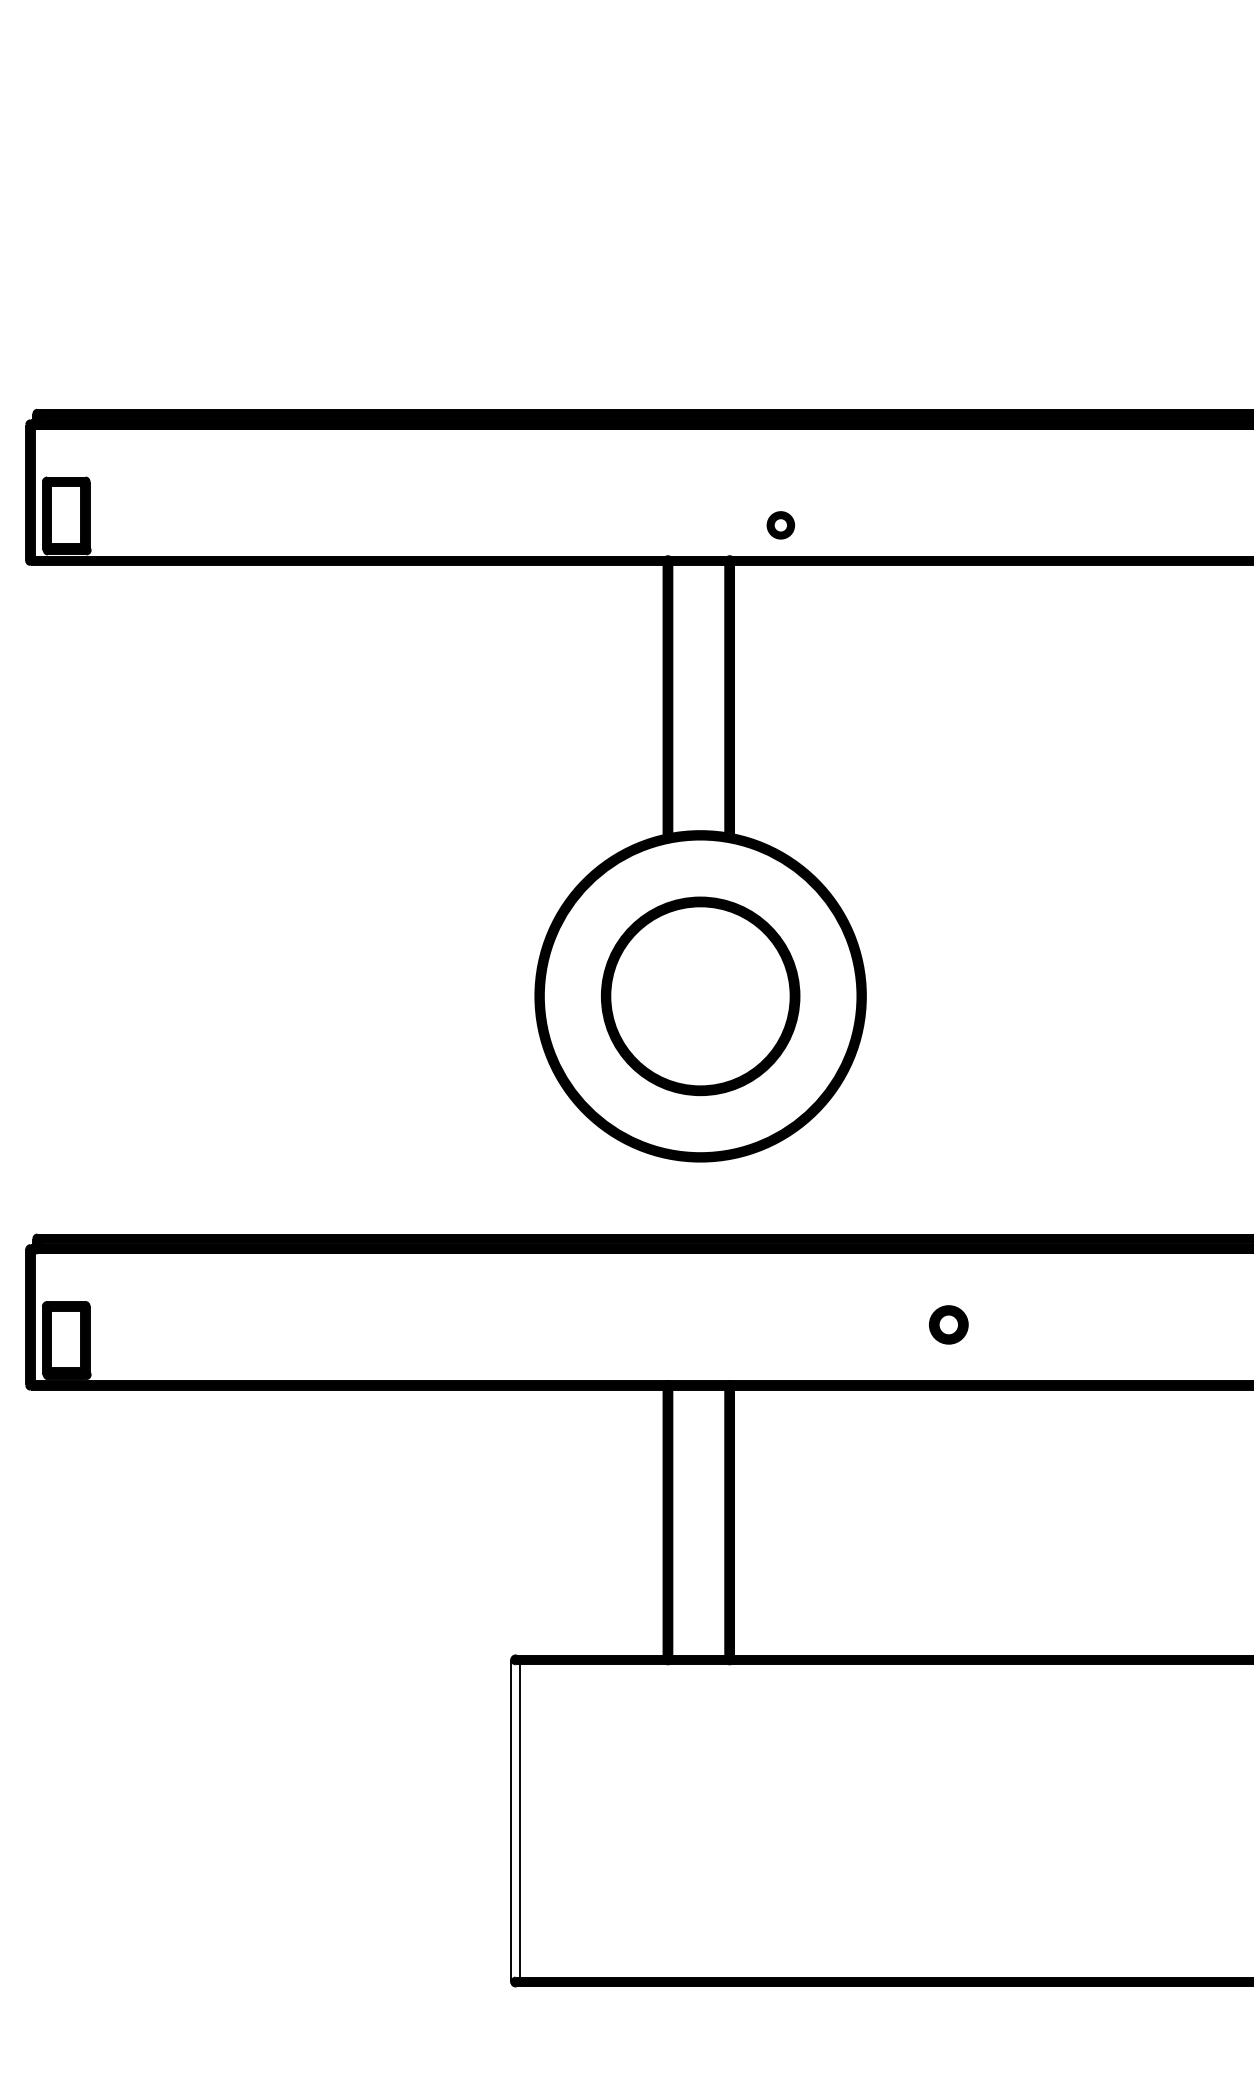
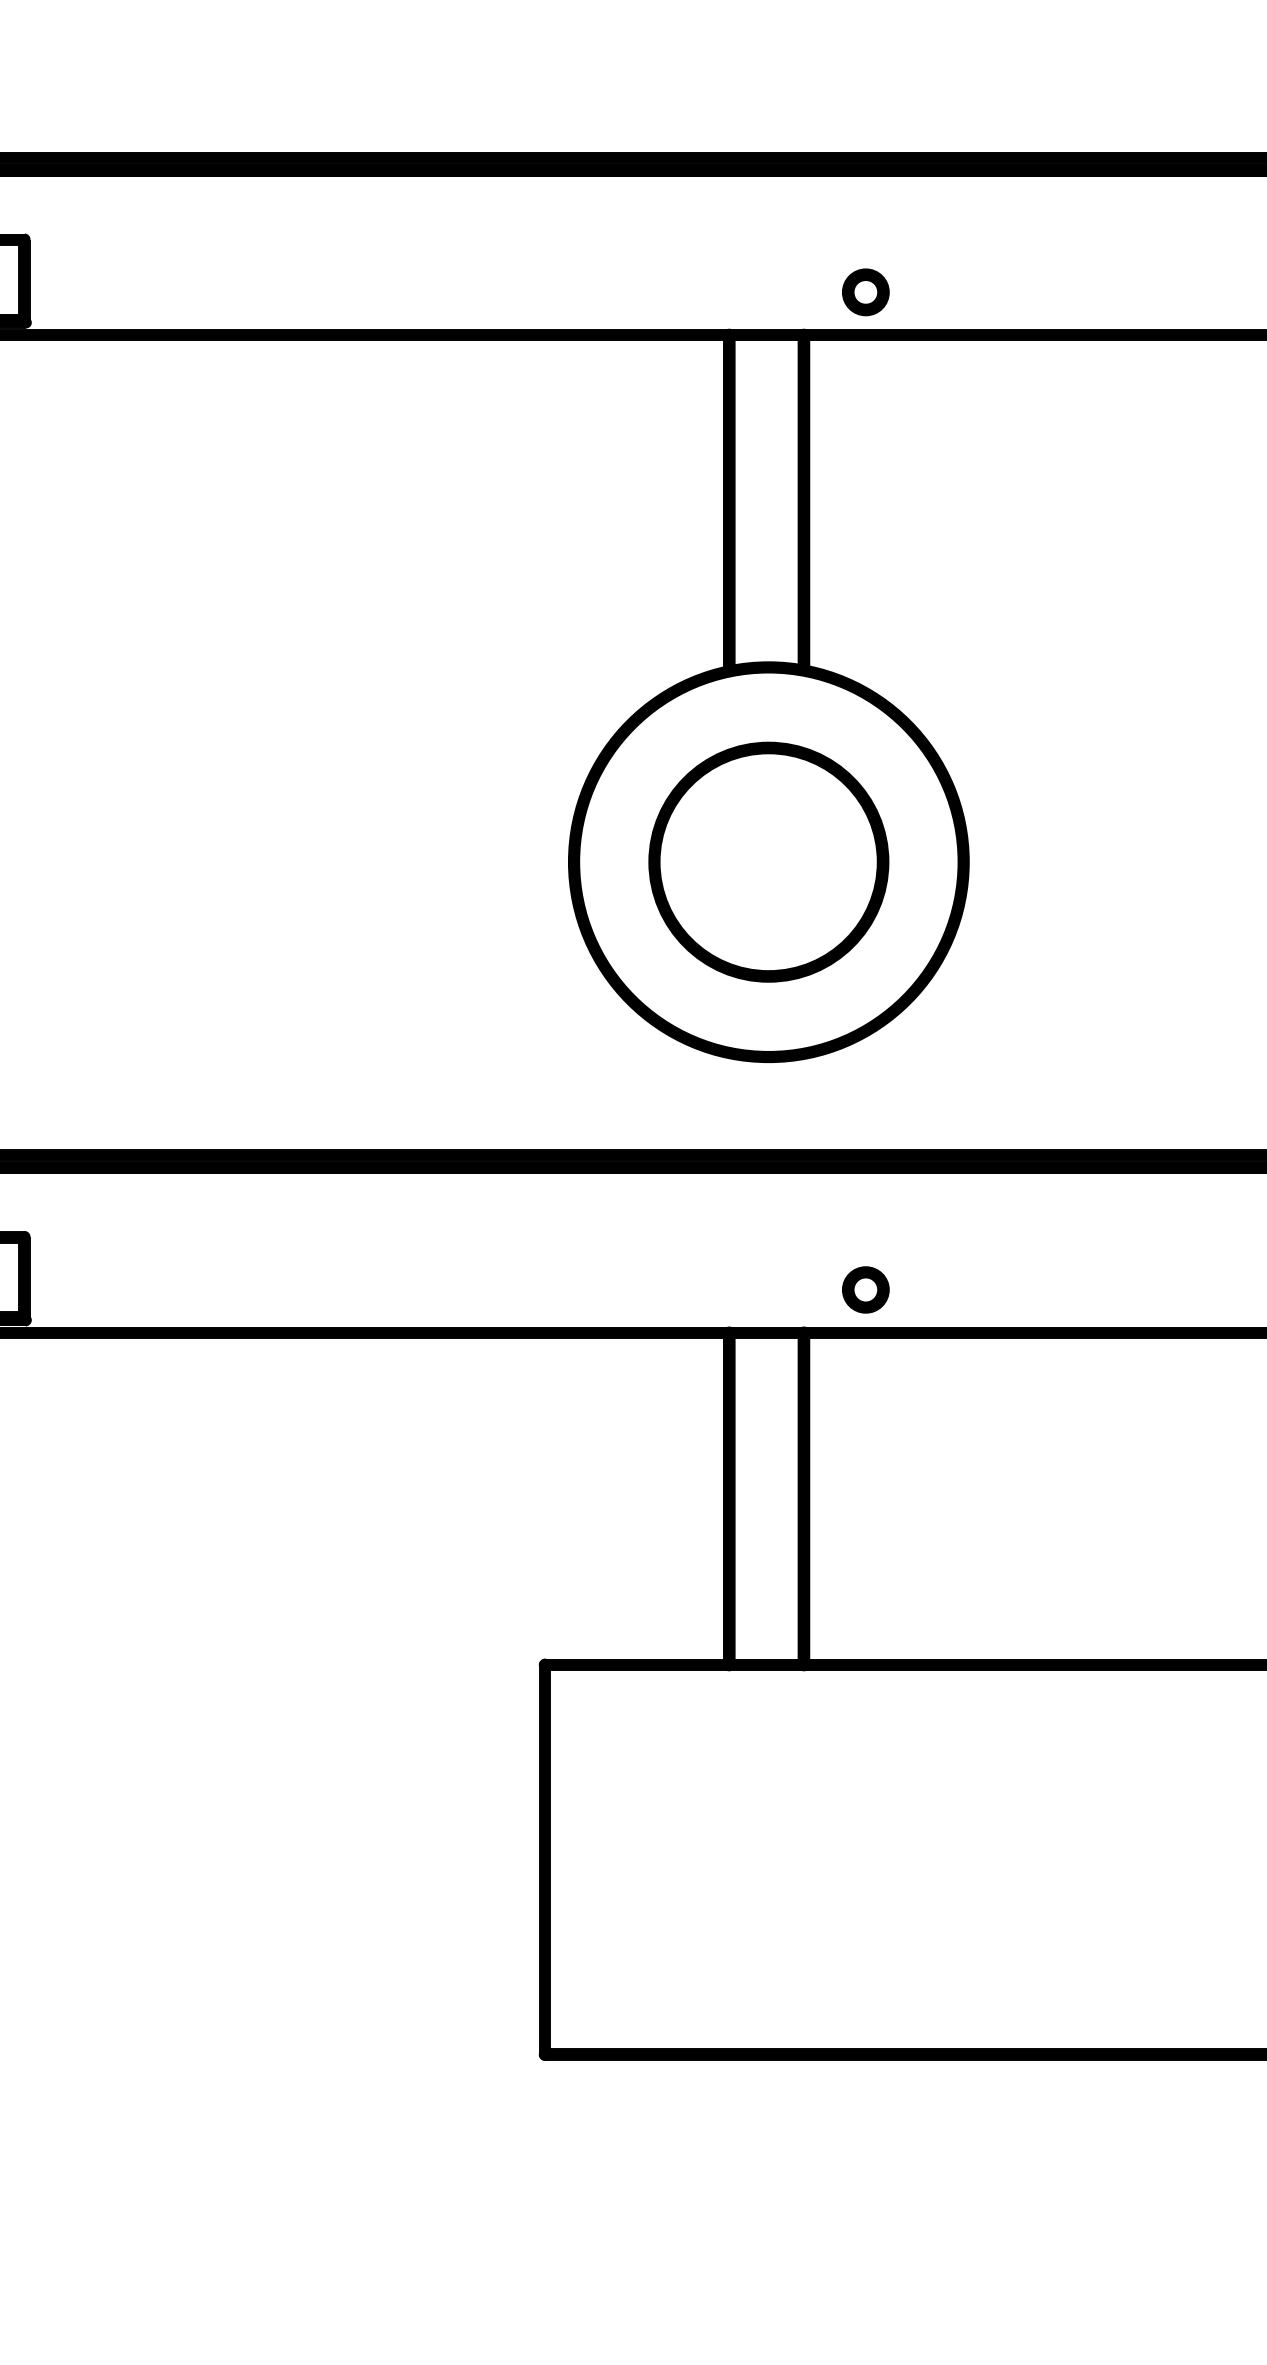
part: (780, 525) -> (865, 292), size x1.43
part: (948, 1324) -> (865, 1289), moved
fill: (515, 1820) -> (544, 1859), added

